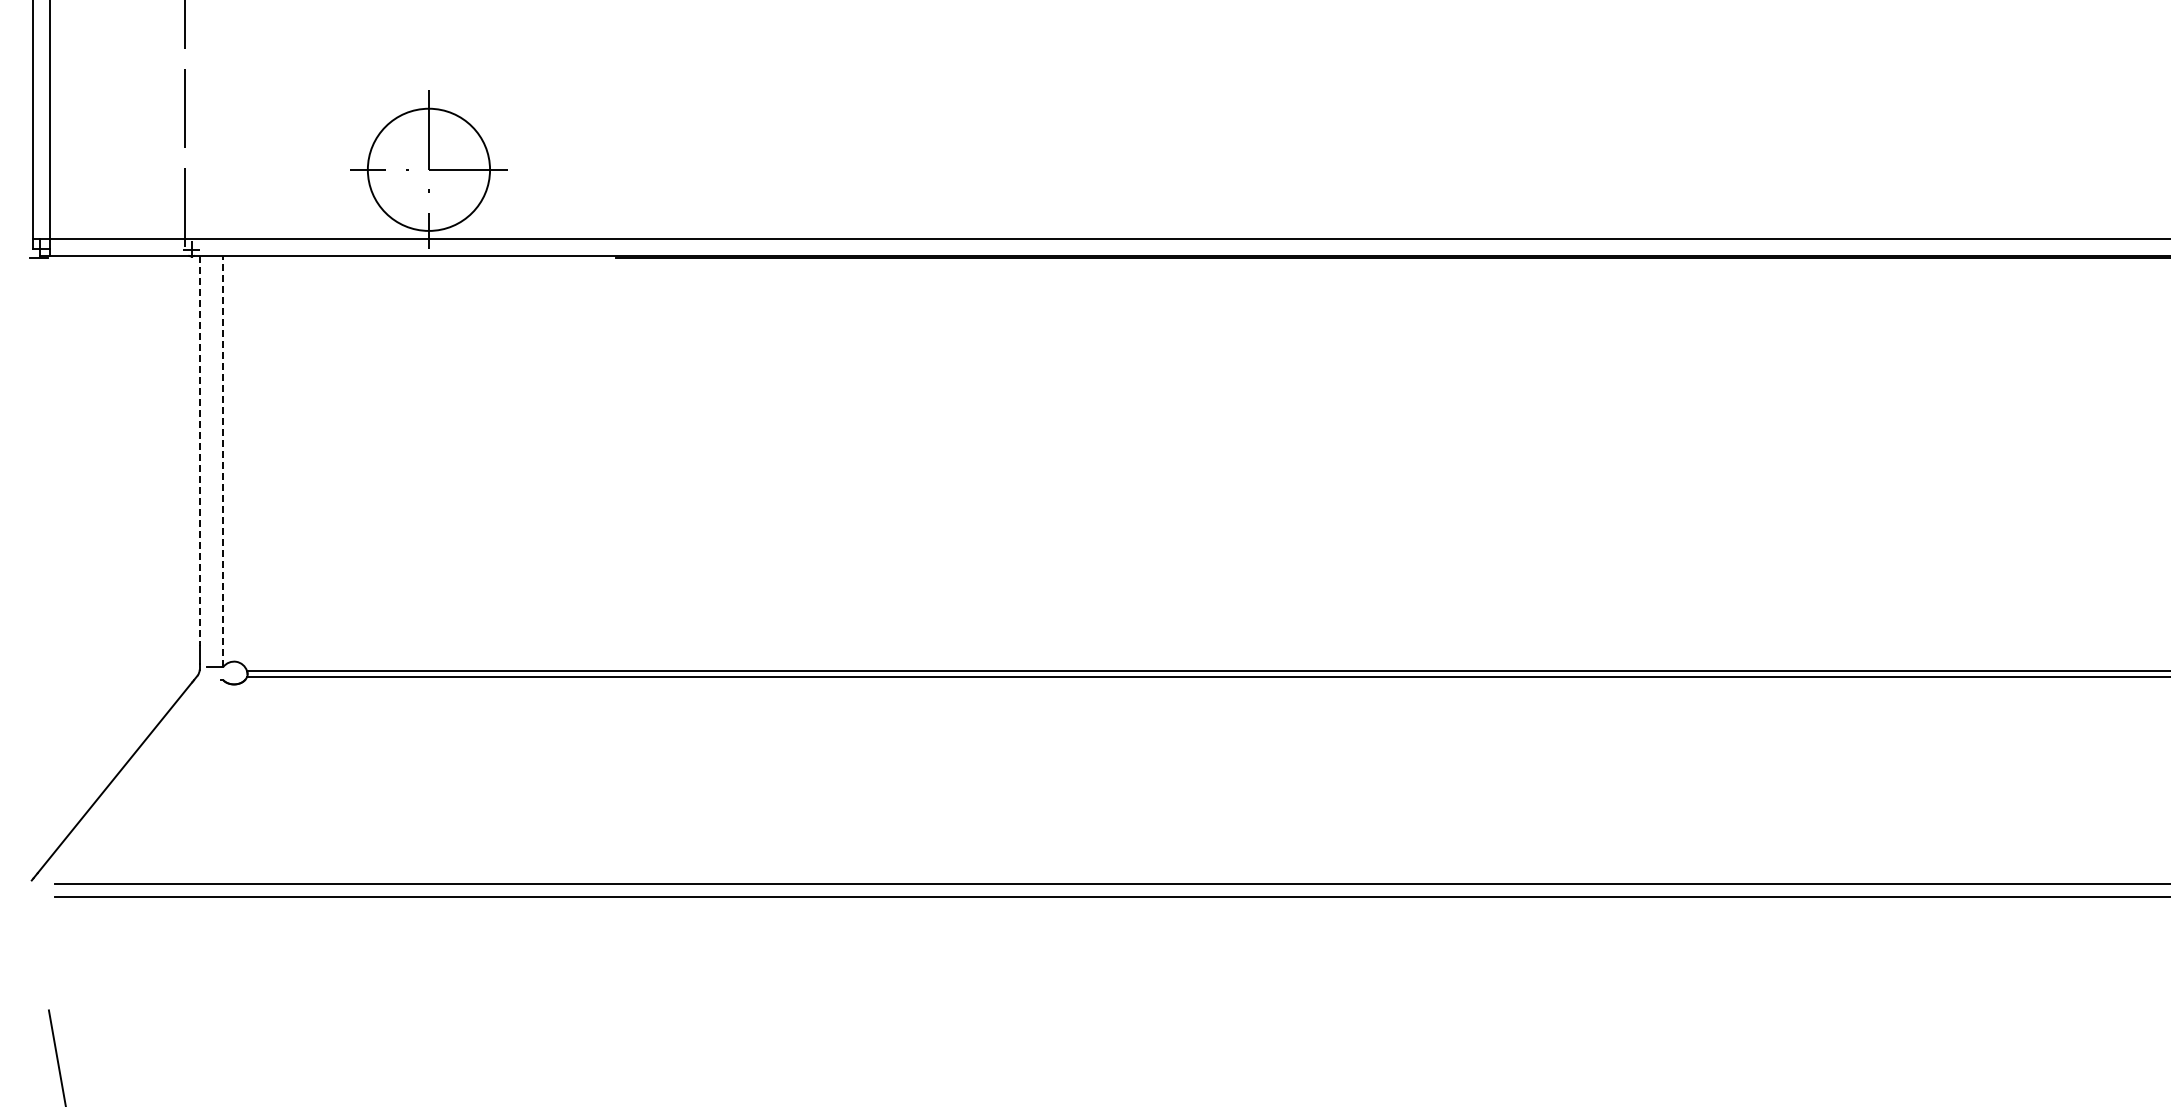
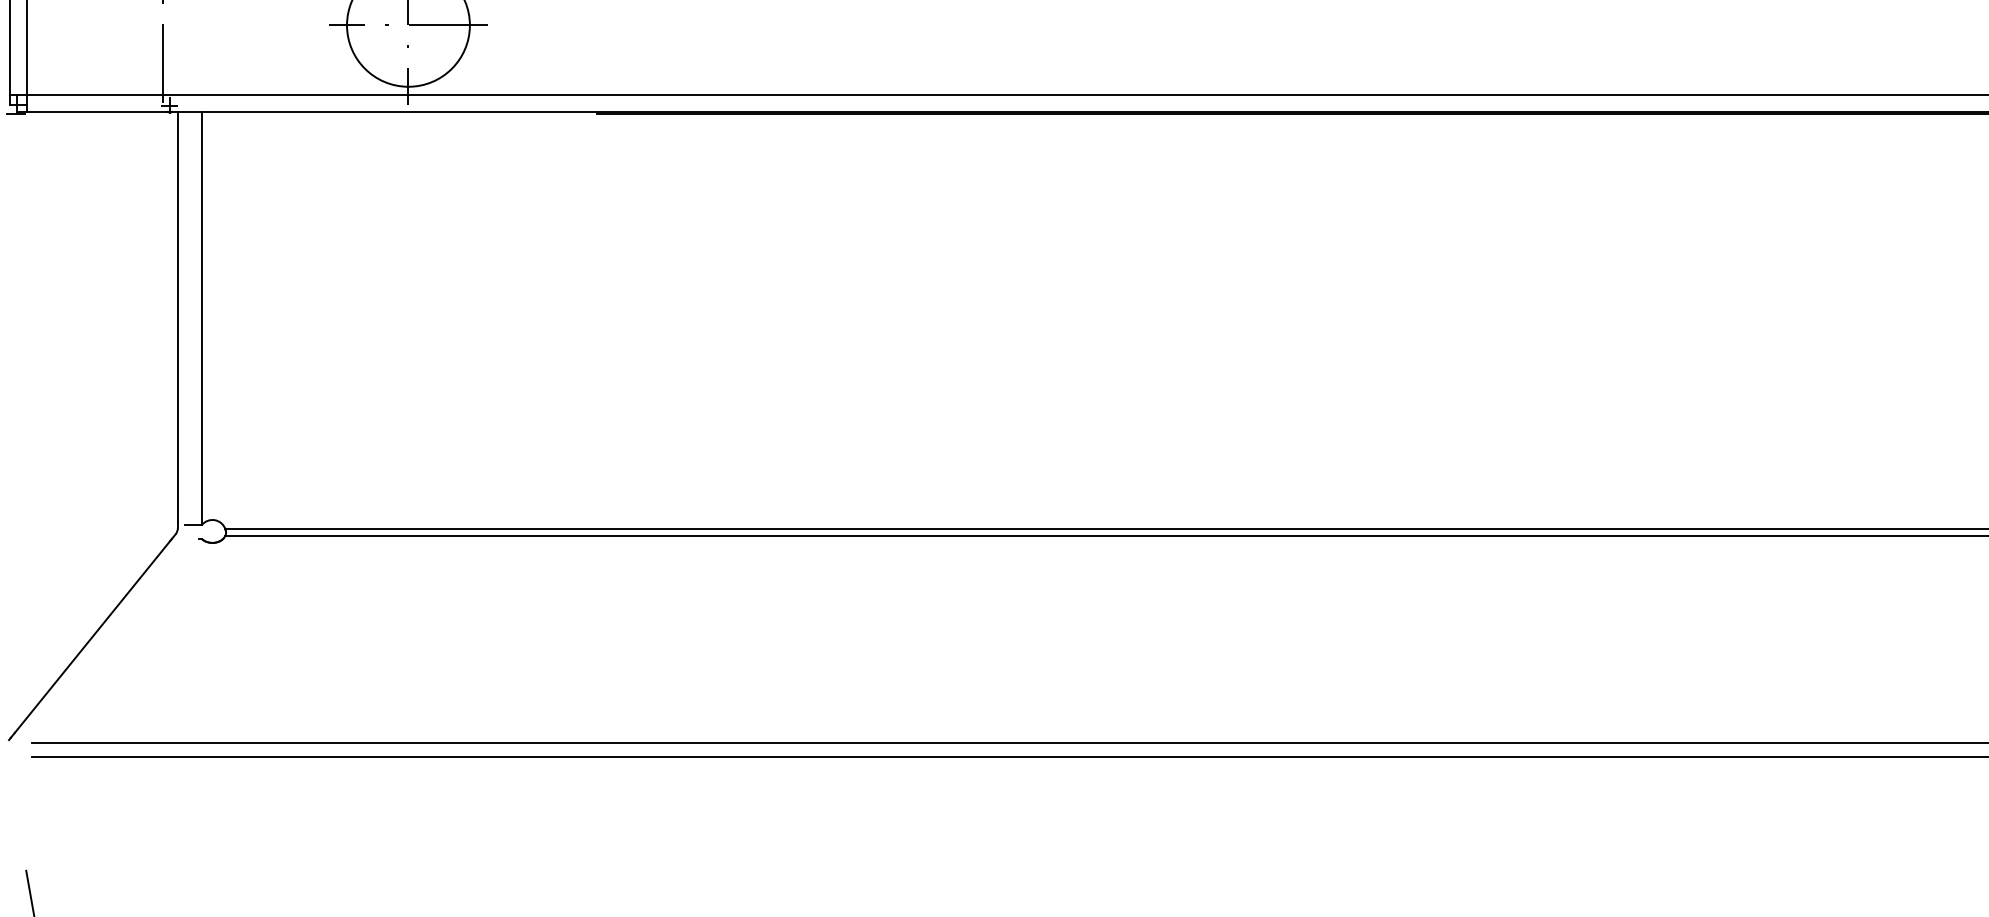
line: (199, 451) -> (177, 308), dashed -> solid
line: (223, 461) -> (201, 318), dashed -> solid

